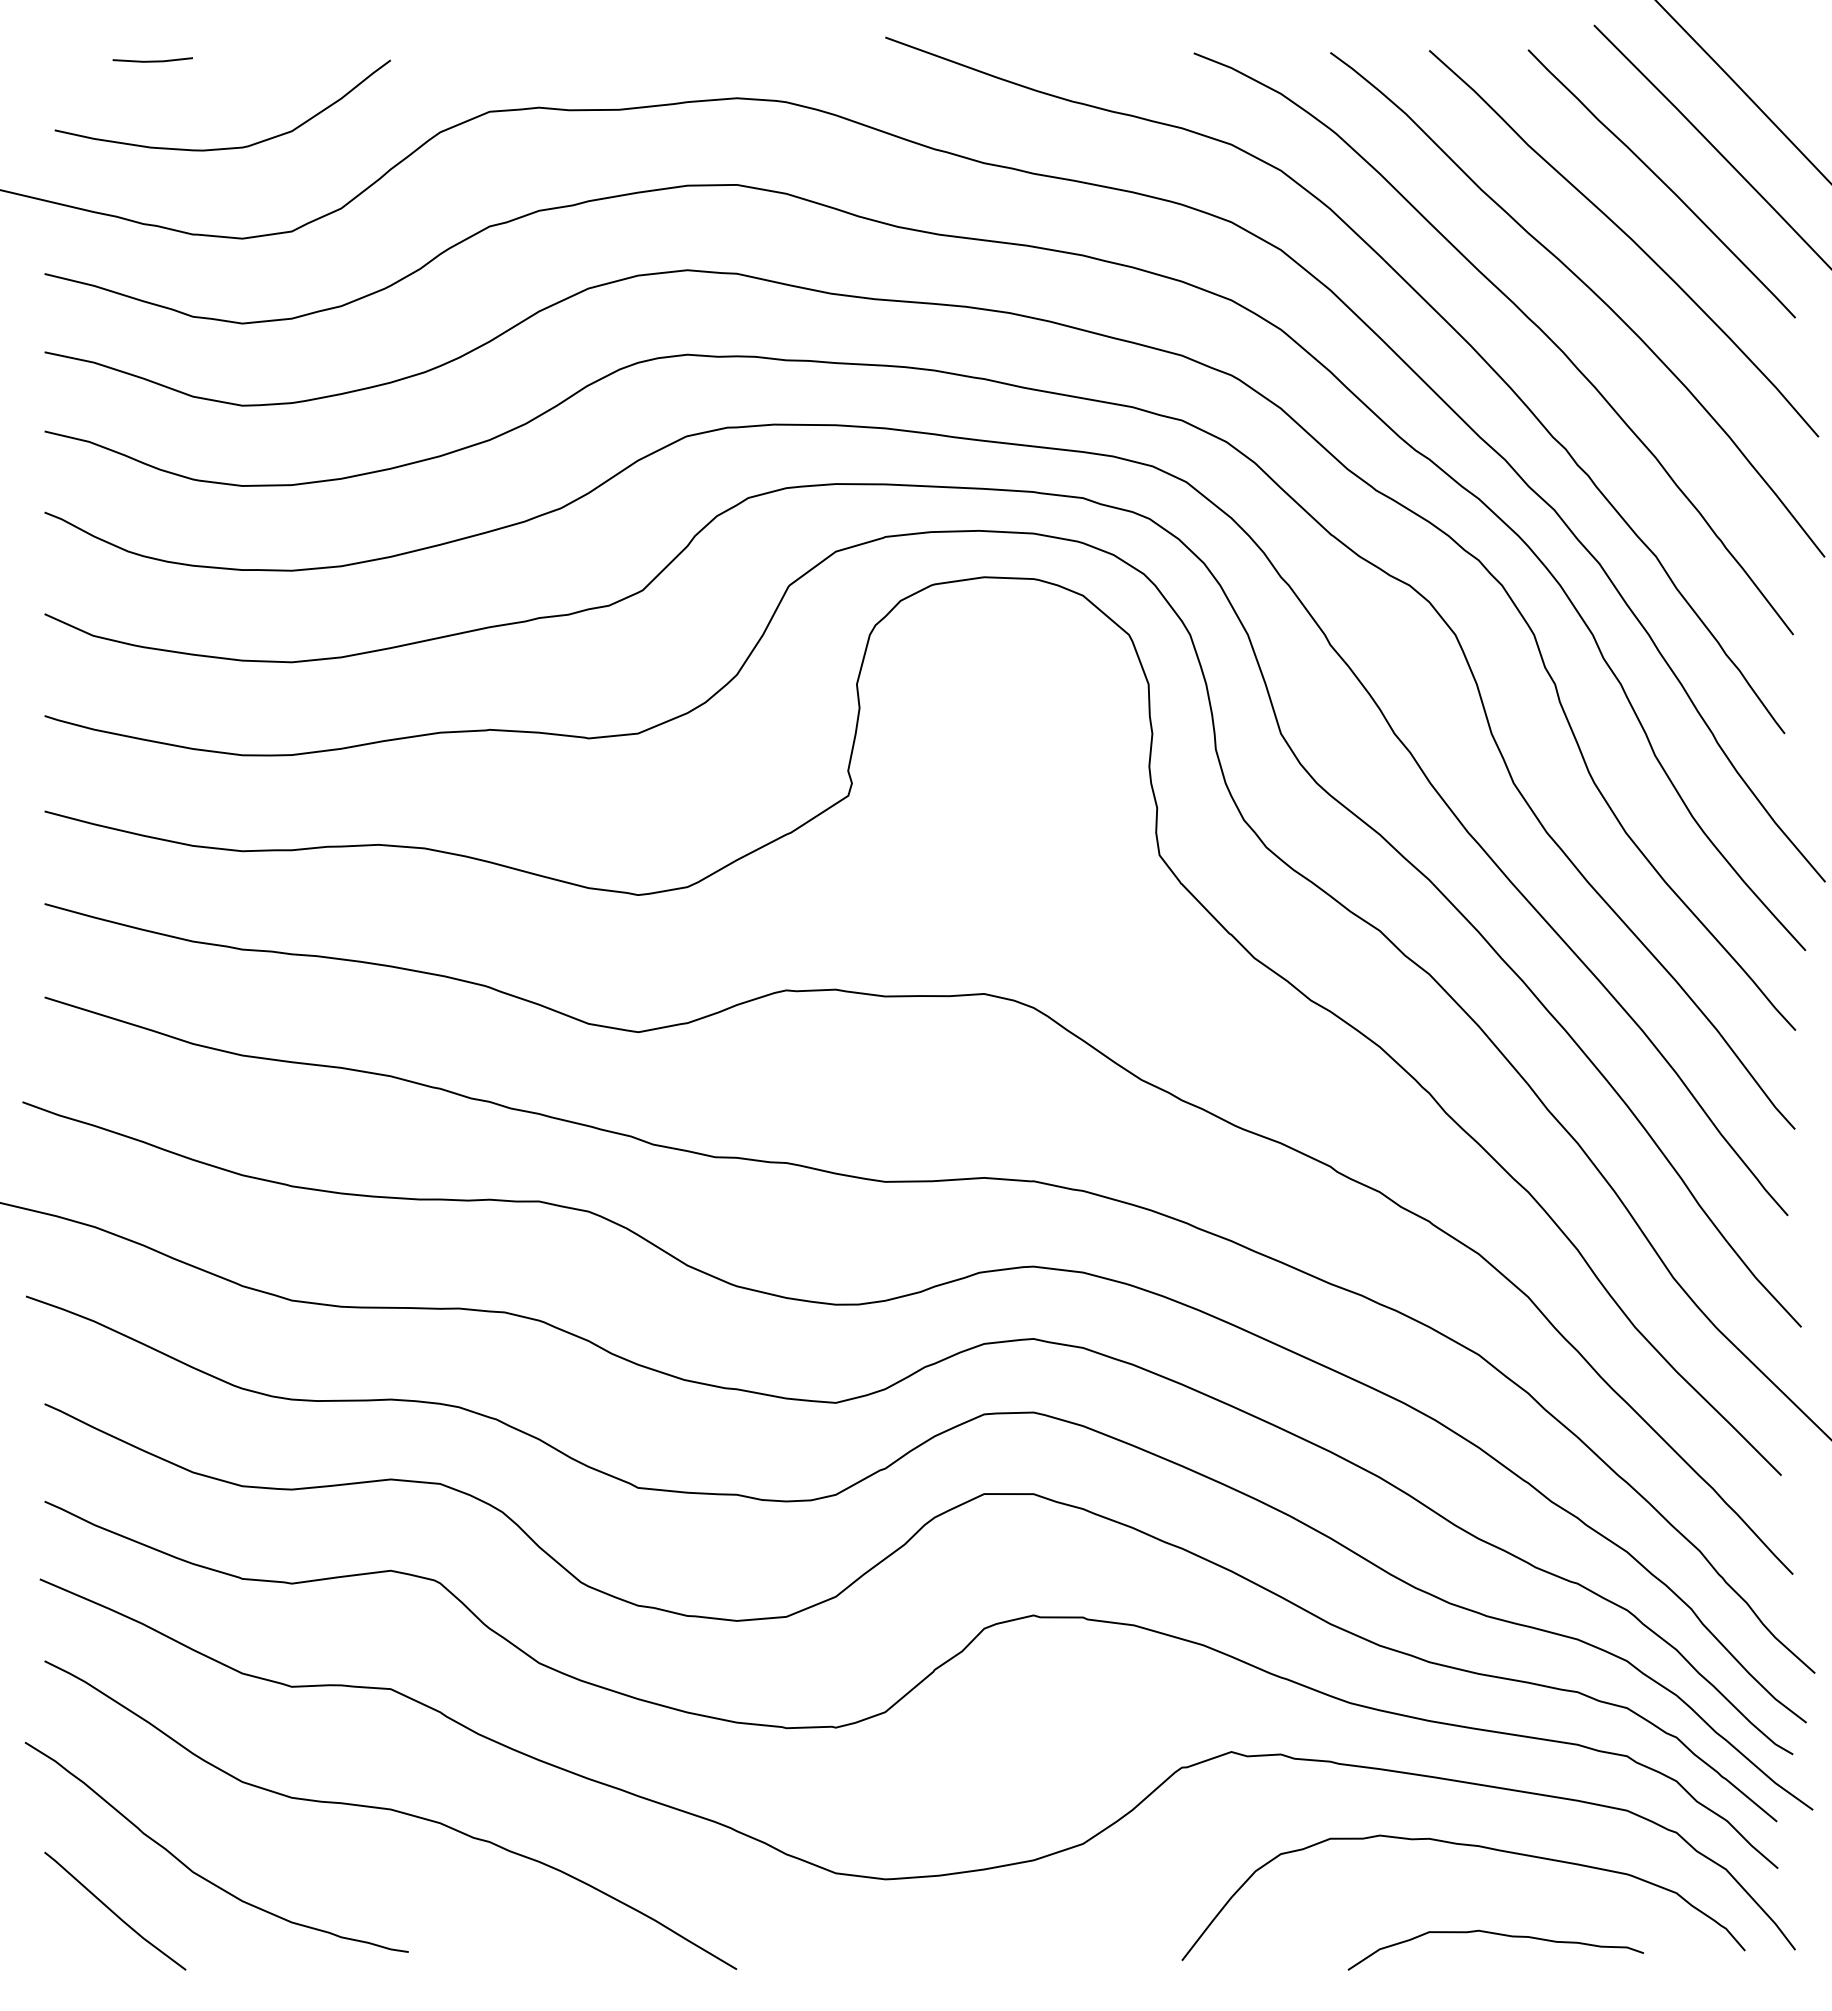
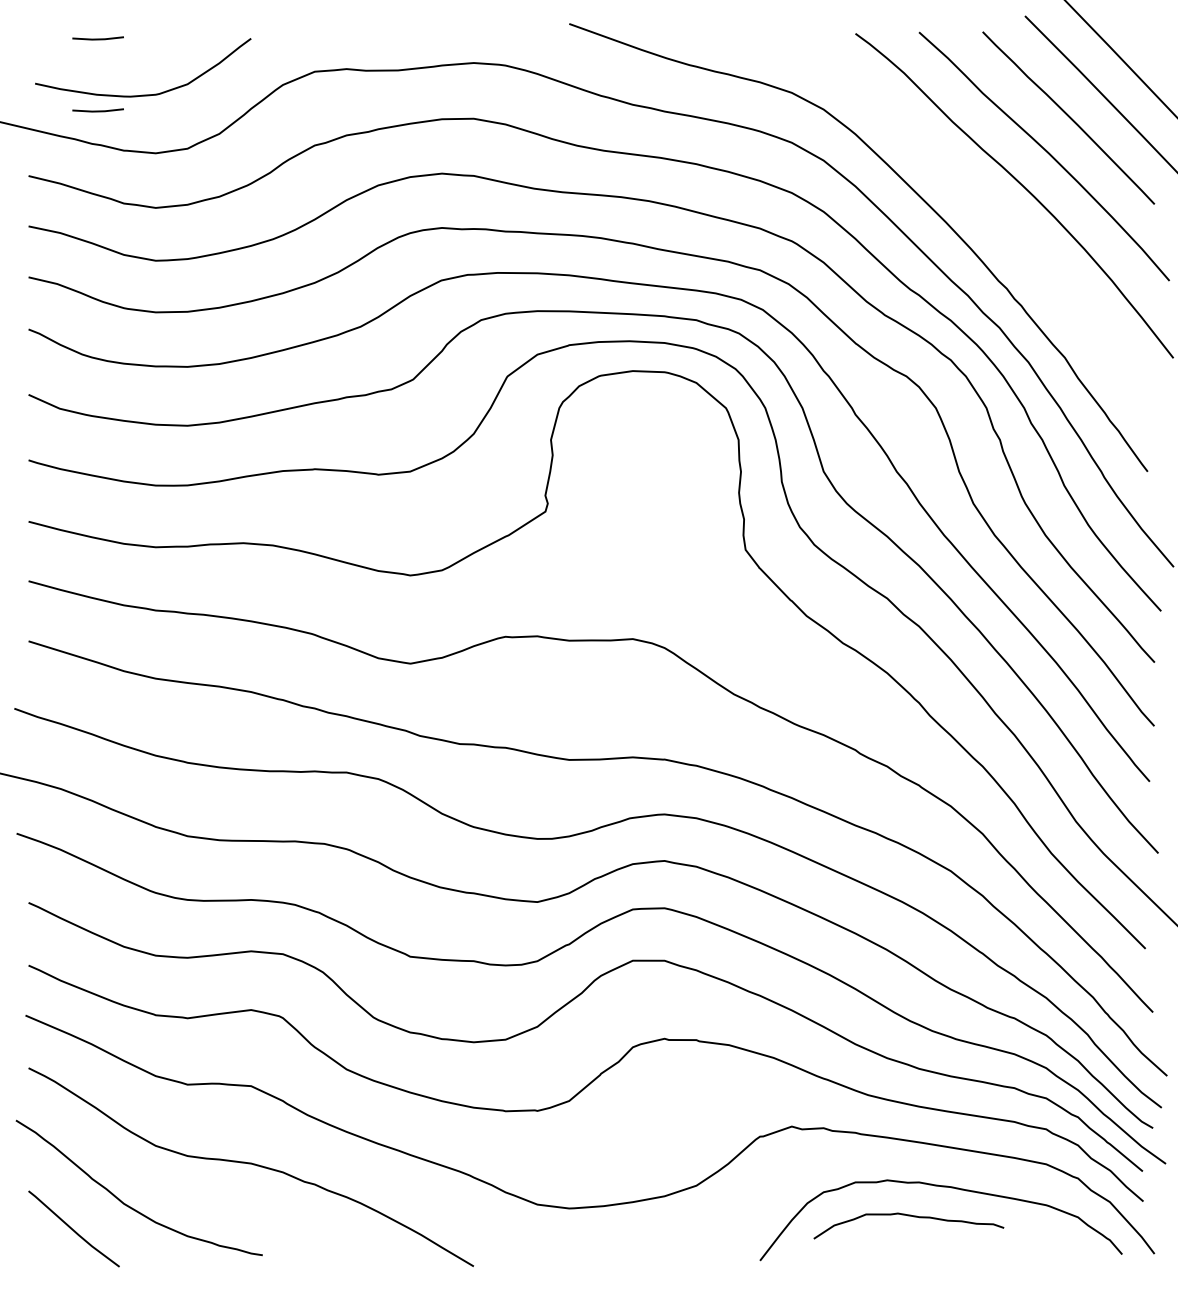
line: (151, 172) -> (97, 110), added
curve: (1521, 313) -> (978, 201), removed
curve: (1495, 1935) -> (908, 1216), moved

